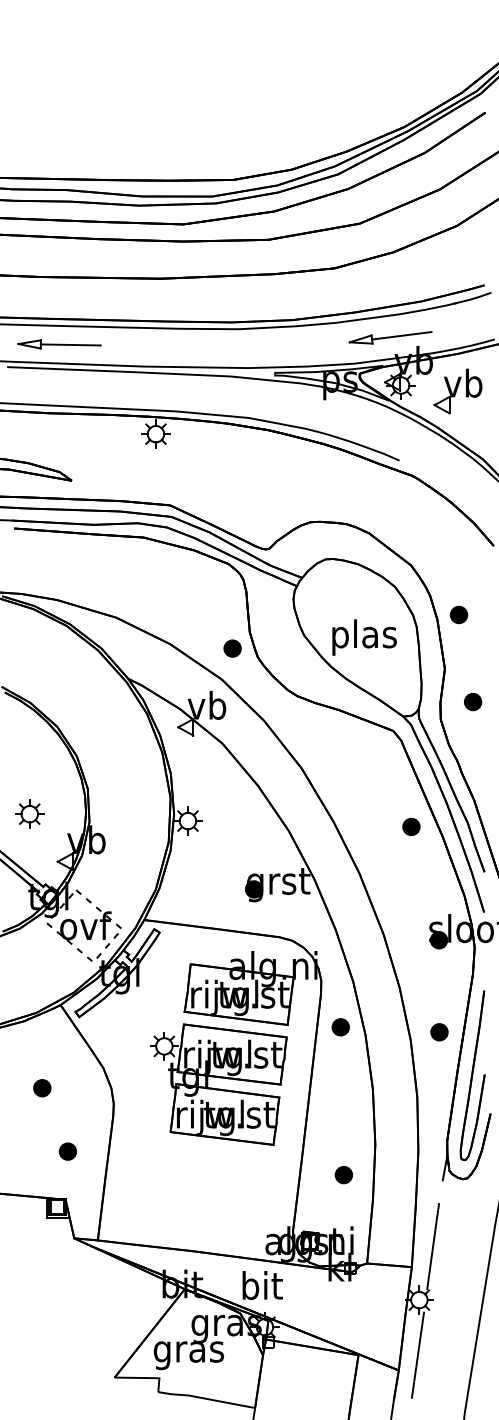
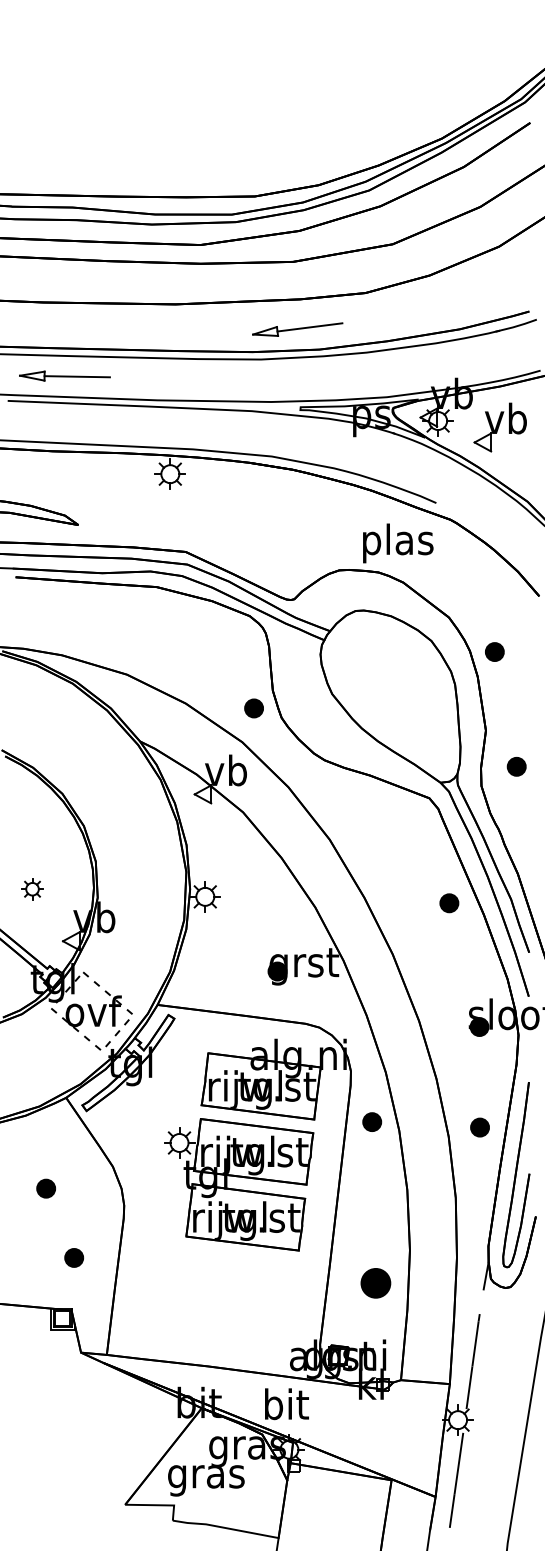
part: (390, 337) -> (297, 329), moved
part: (458, 614) -> (494, 651), moved
text: (364, 637) -> (398, 543), moved
part: (29, 813) -> (32, 888), size x0.7
part: (343, 1175) -> (375, 1284), size x1.6

